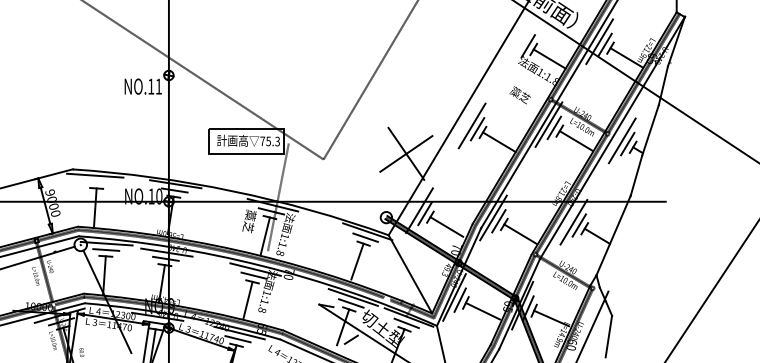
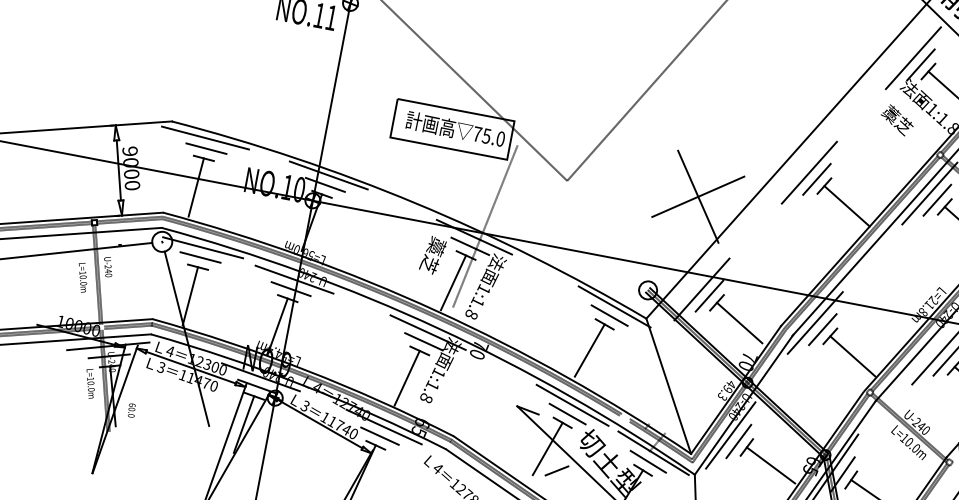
line: (522, 42) -> (912, 57), added
text: (519, 95) -> (896, 120), moved
text: (277, 141) -> (500, 138), 75.3 -> 75.0
line: (97, 182) -> (207, 149), added

